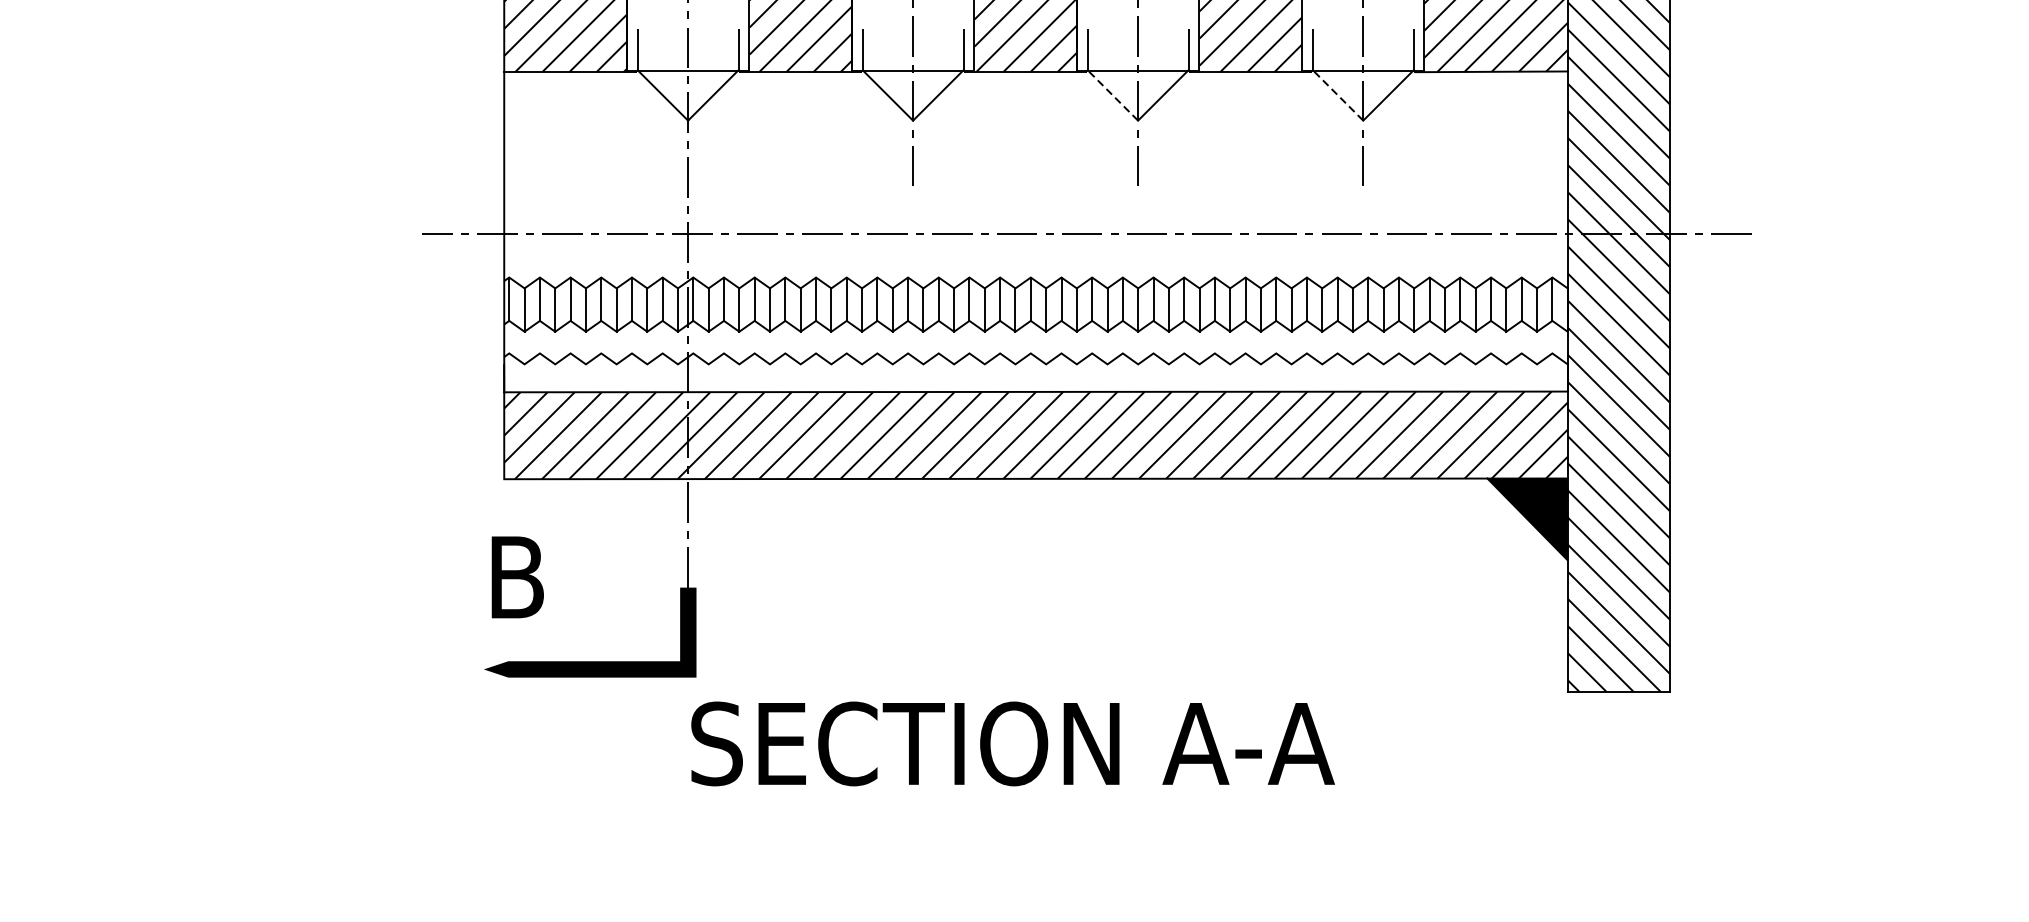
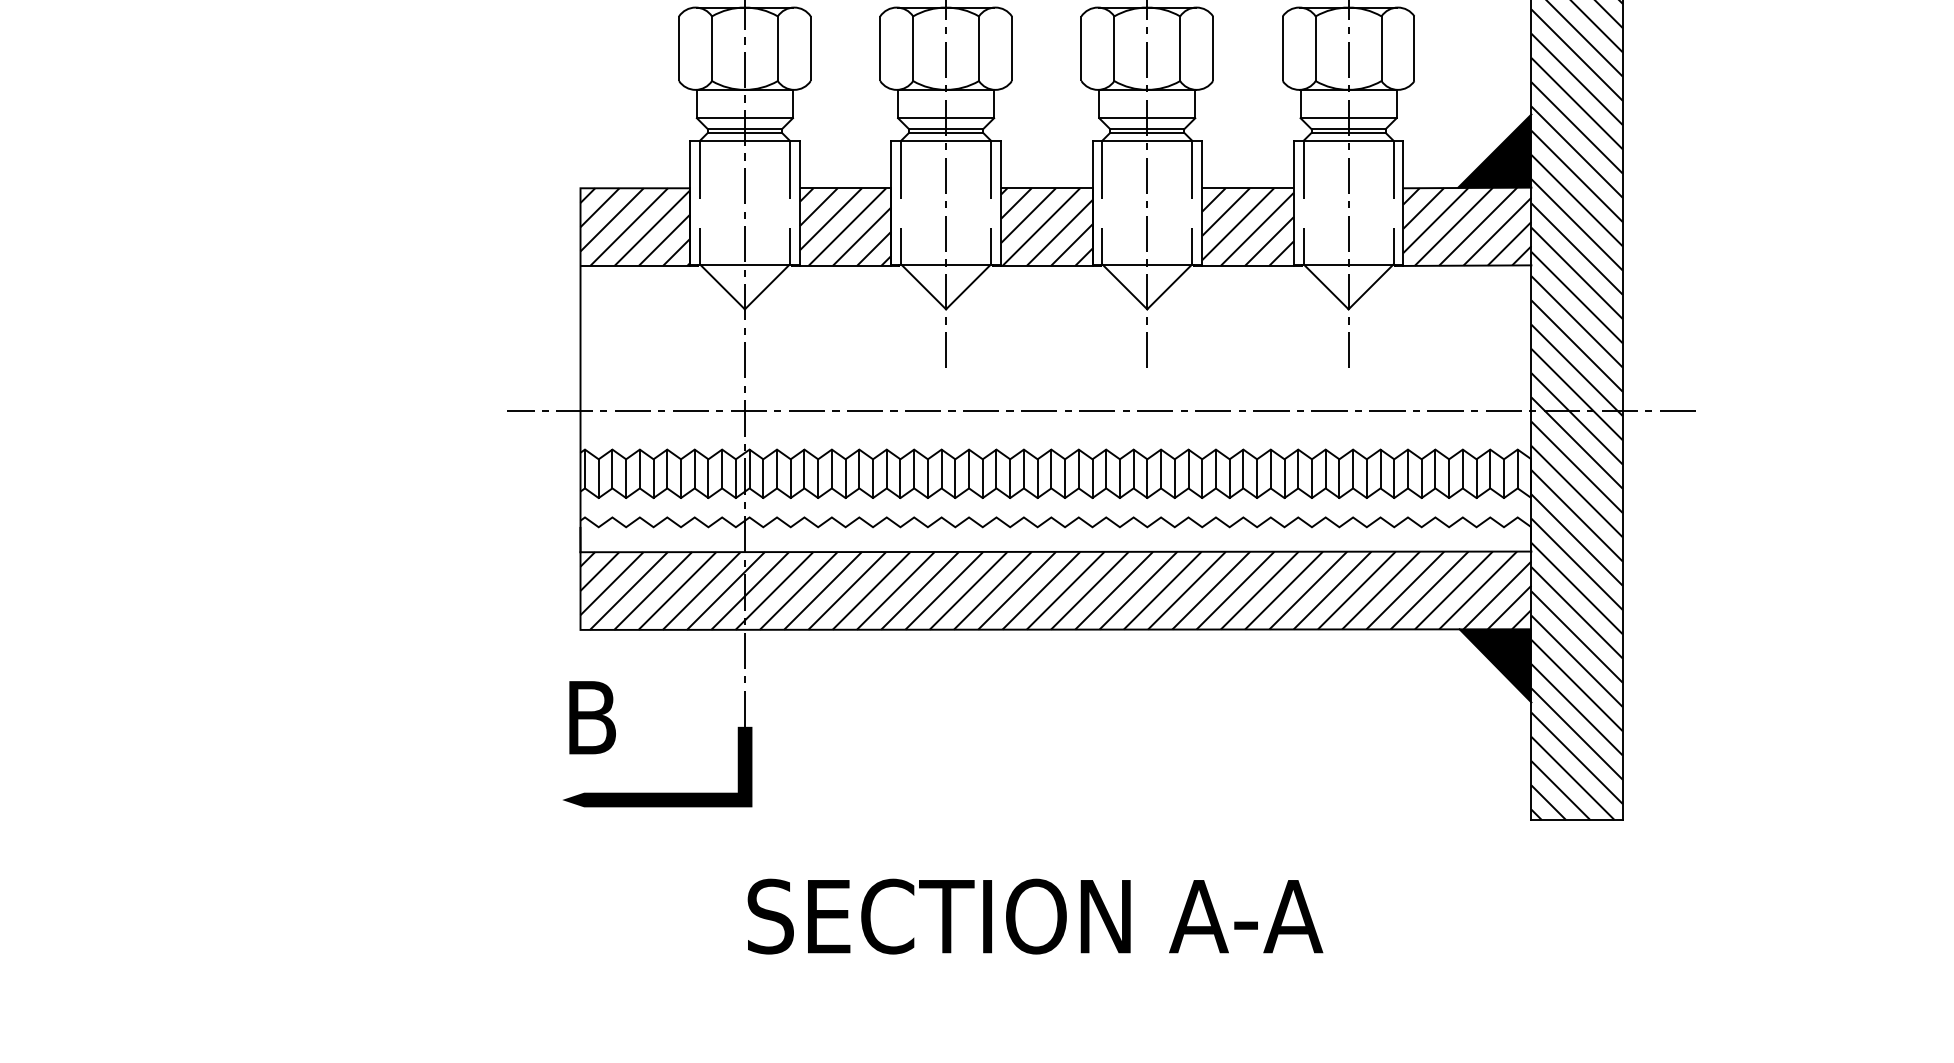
line: (1112, 95) -> (1124, 286), dashed -> solid
line: (1338, 95) -> (1326, 286), dashed -> solid
text: (1013, 743) -> (1035, 916), moved

